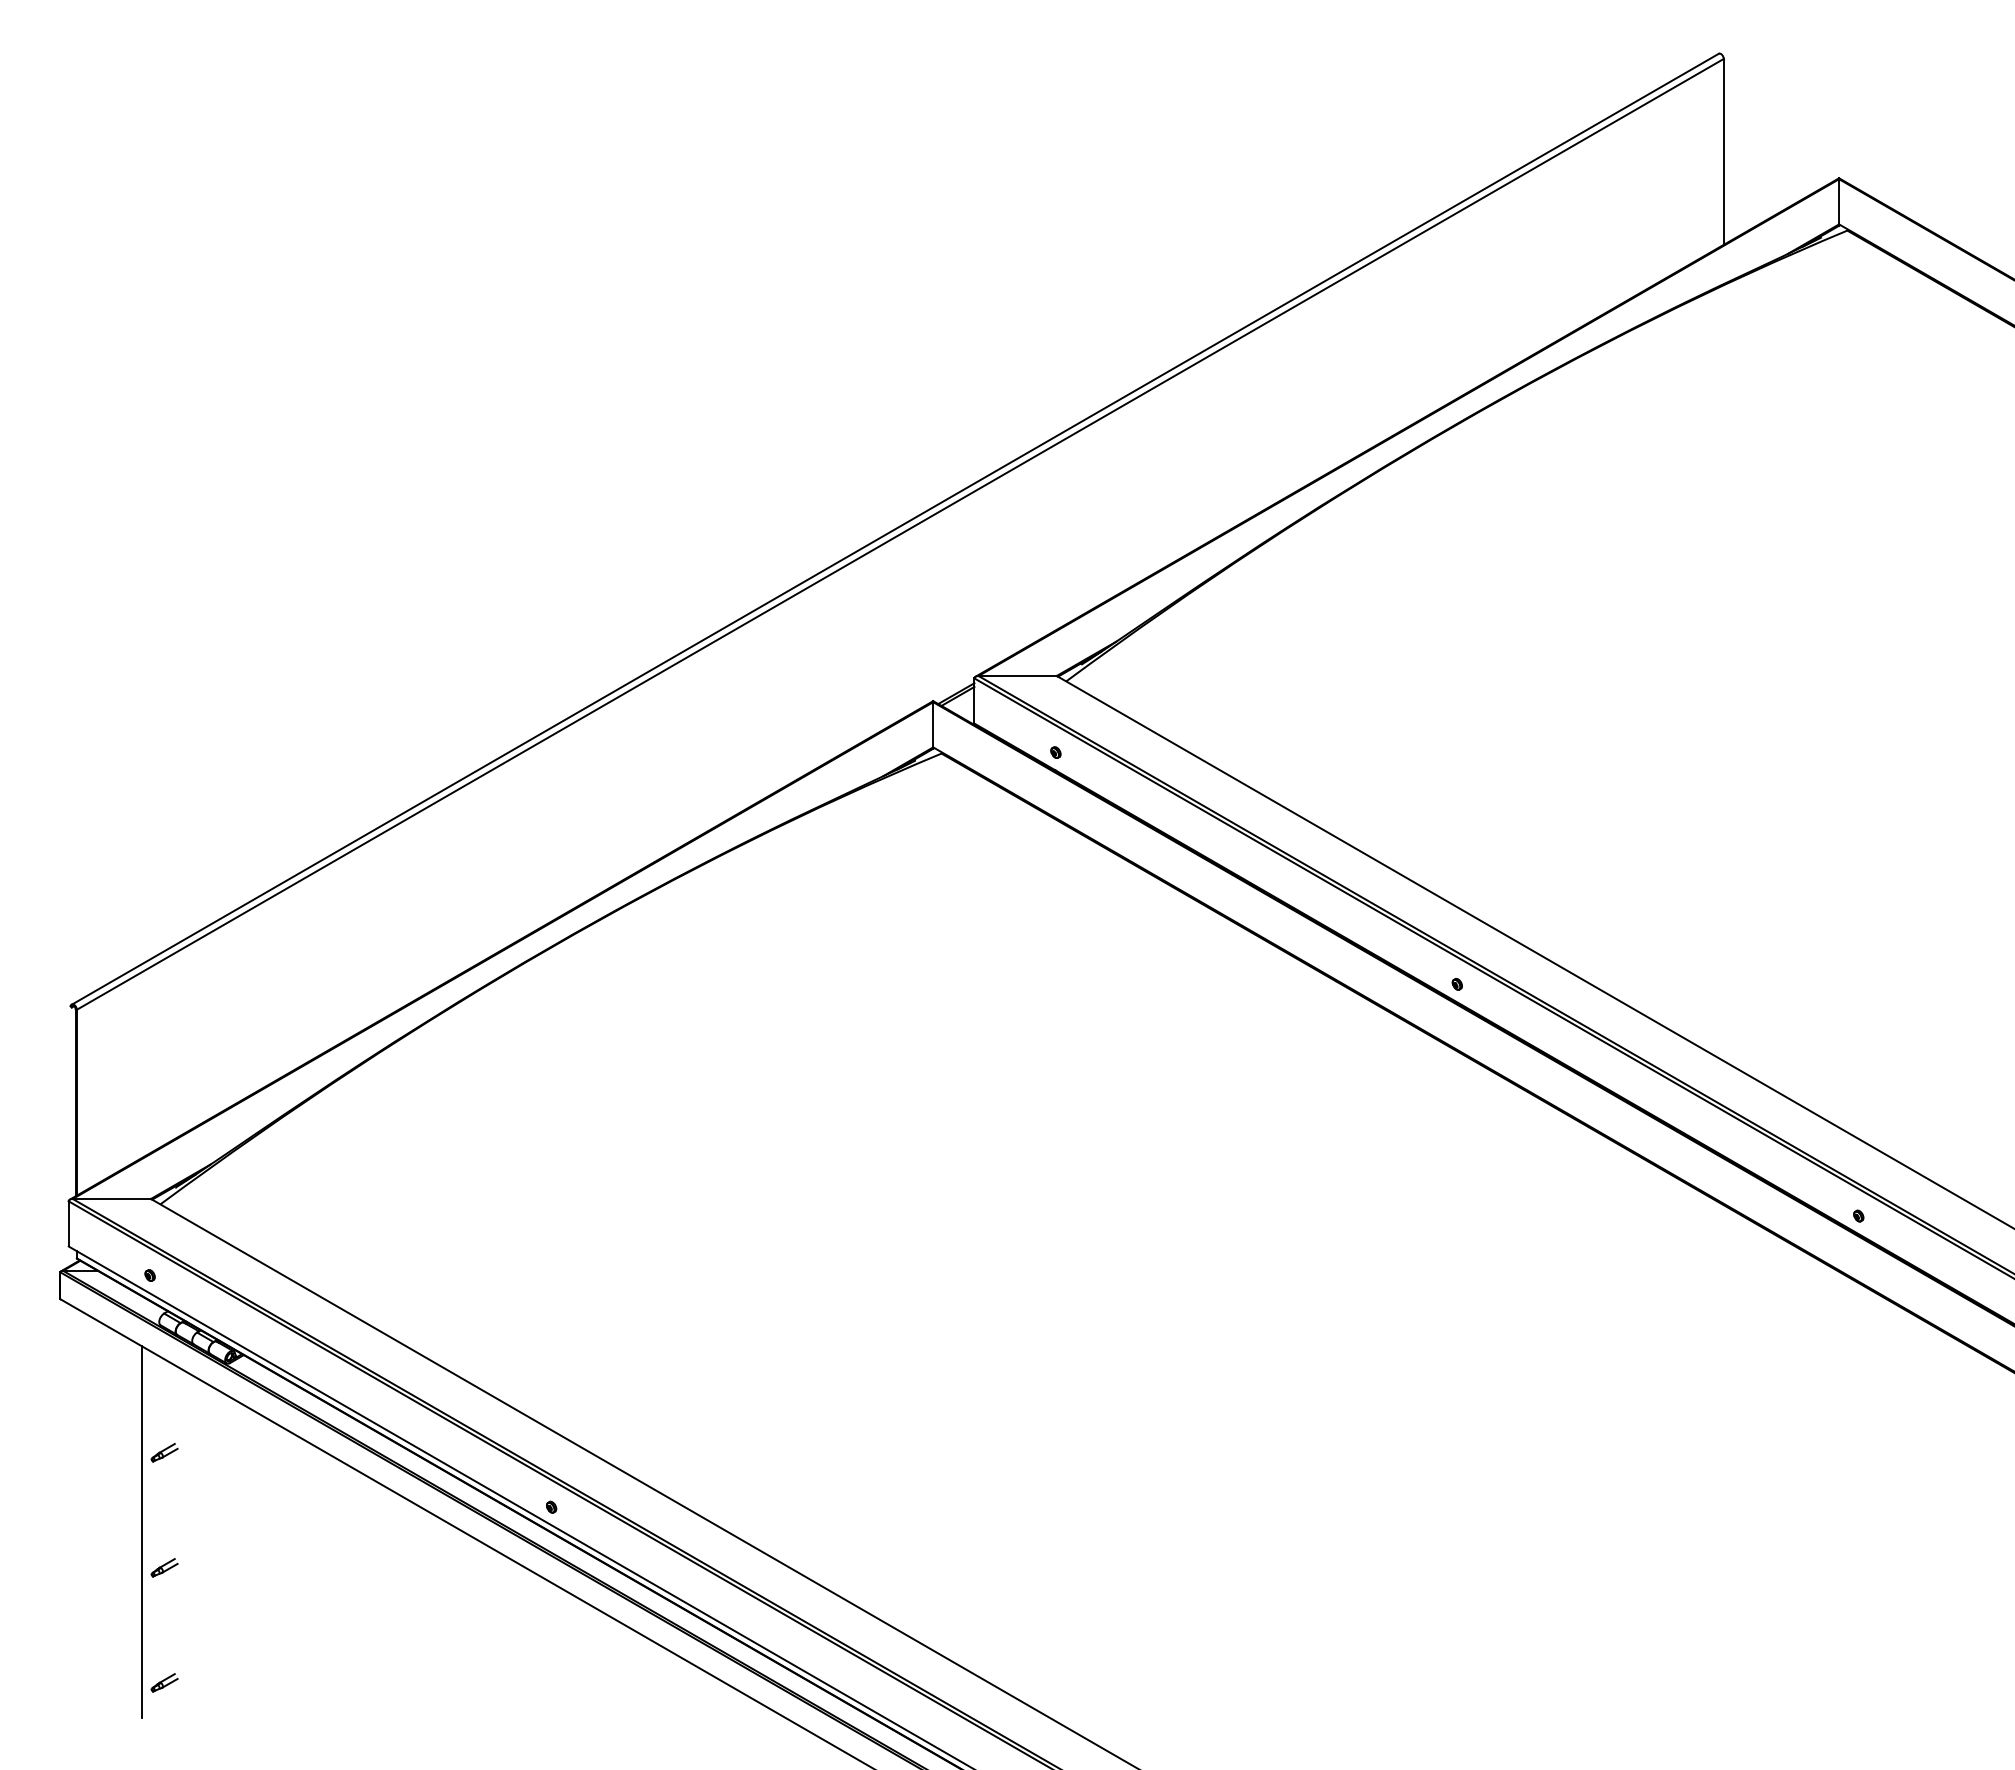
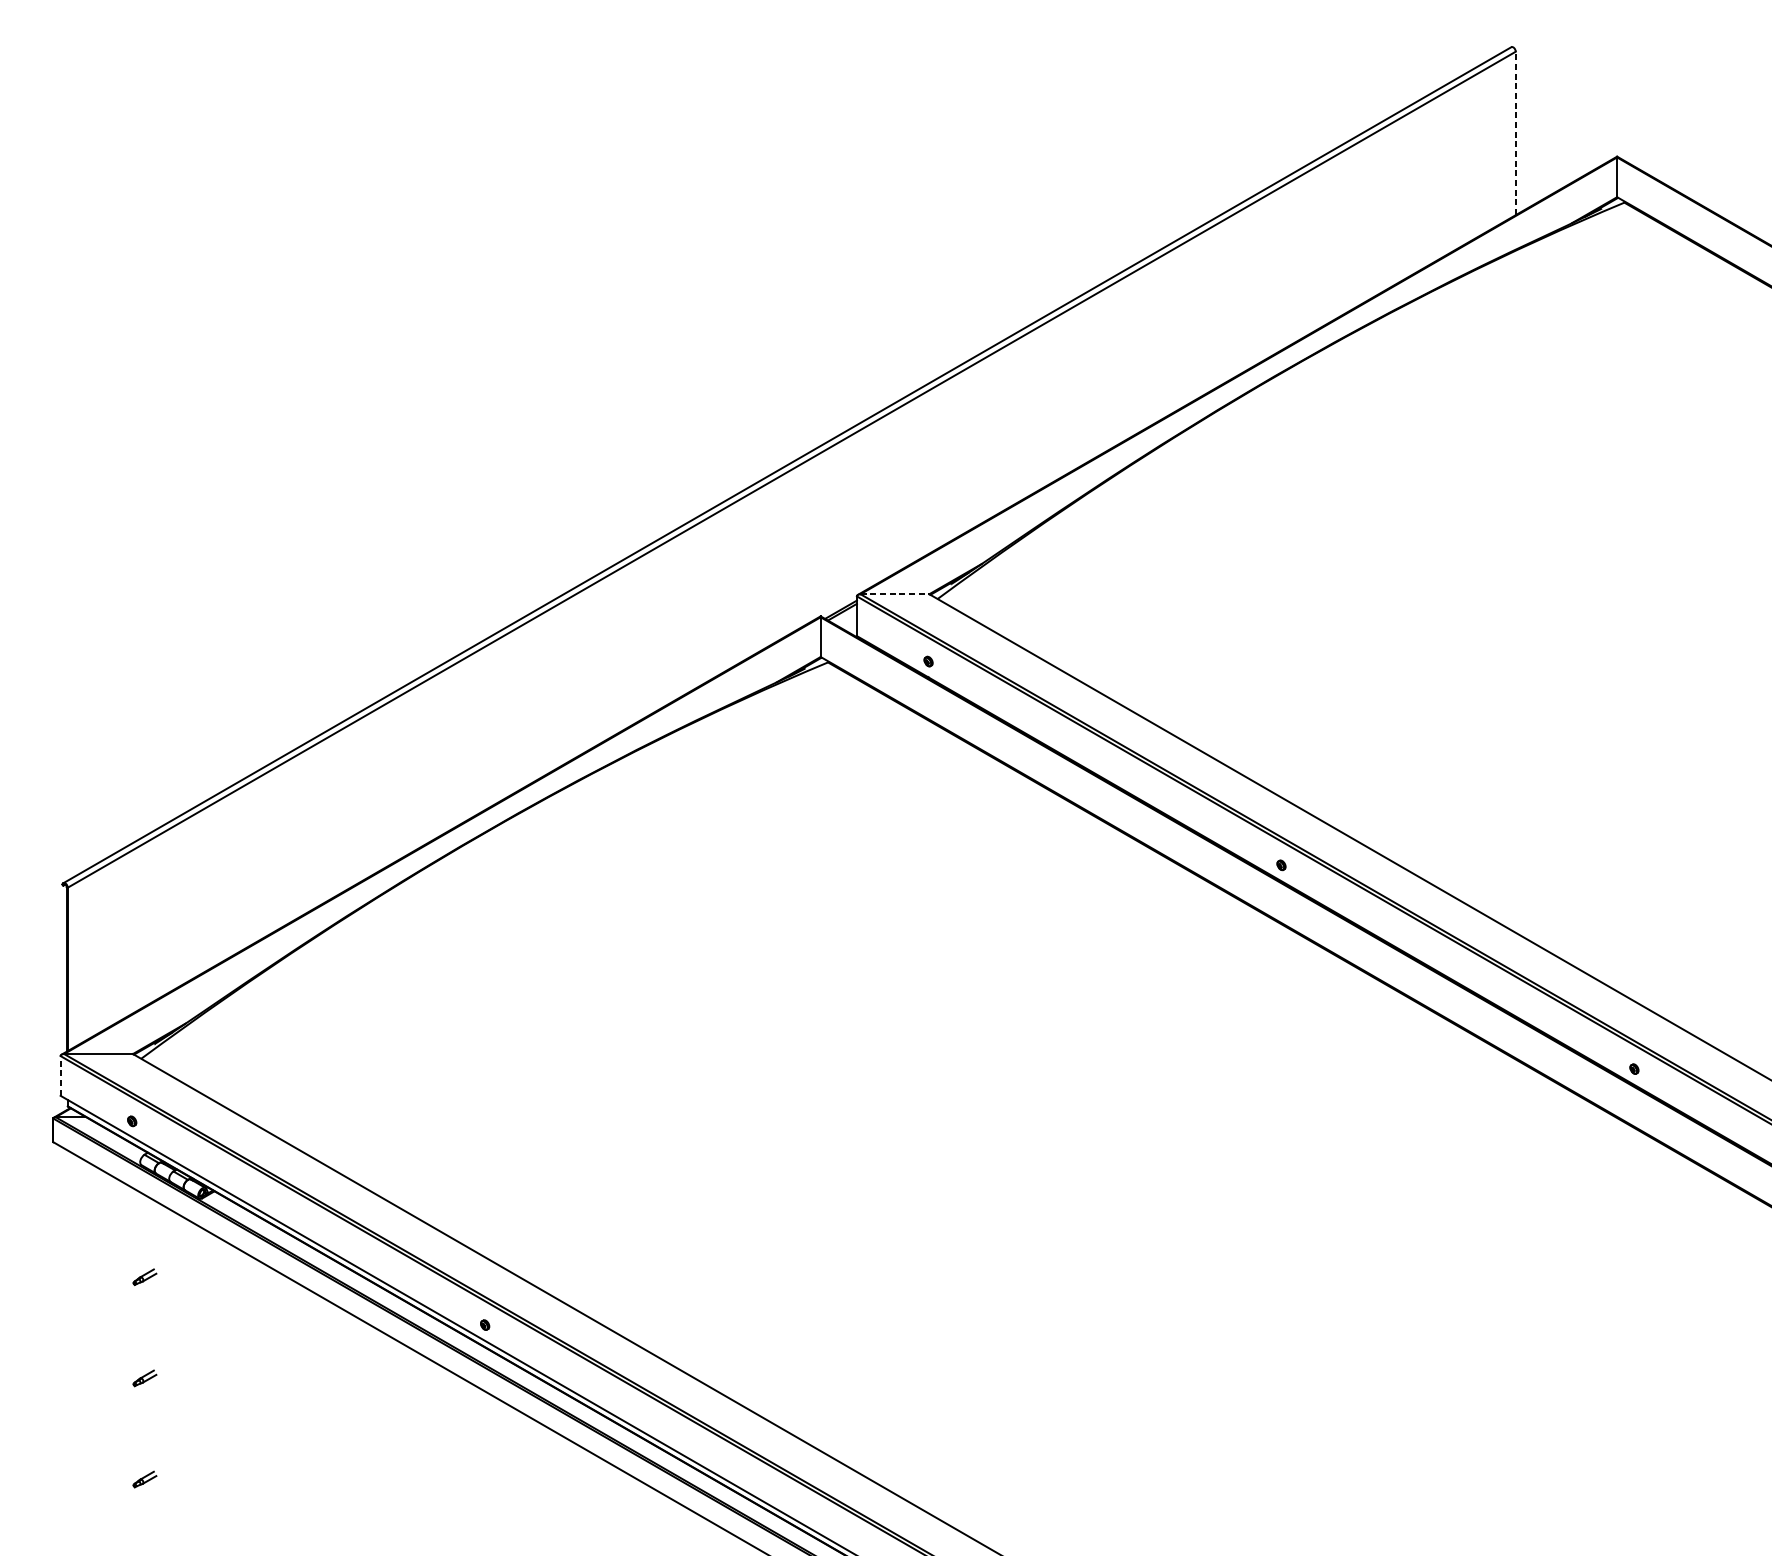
line: (1723, 151) -> (1515, 133), solid -> dashed
line: (1018, 675) -> (895, 593), solid -> dashed
line: (68, 1223) -> (60, 1075), solid -> dashed
line: (141, 1532) -> (124, 1347), removed

